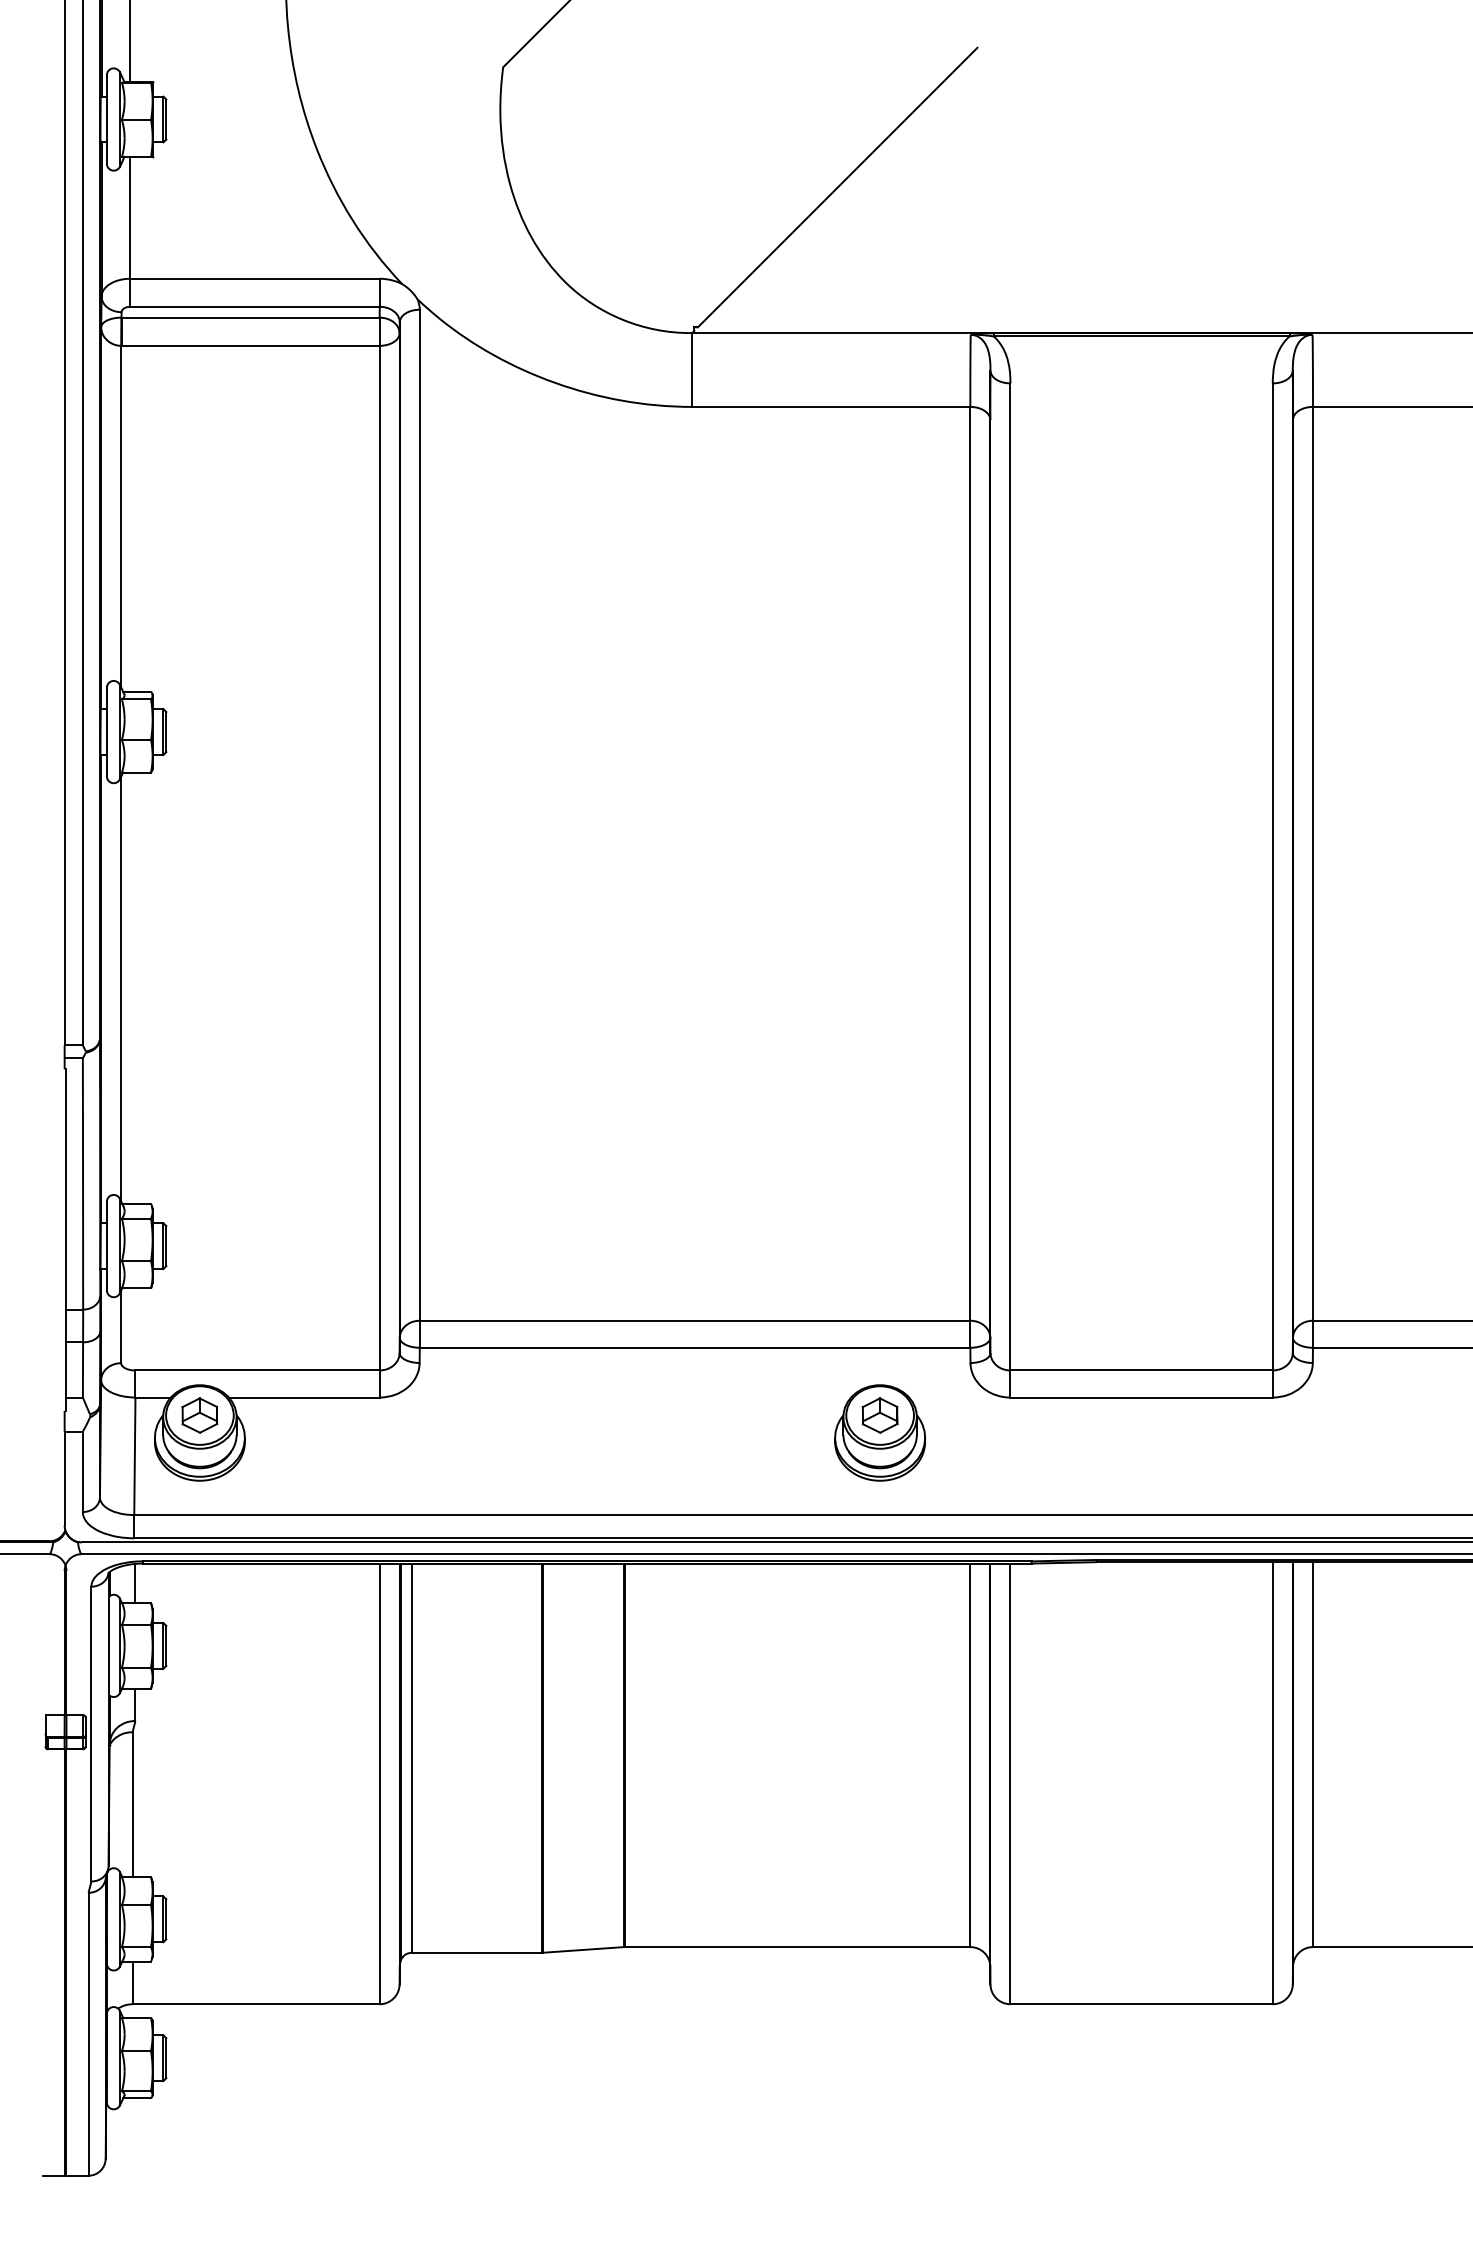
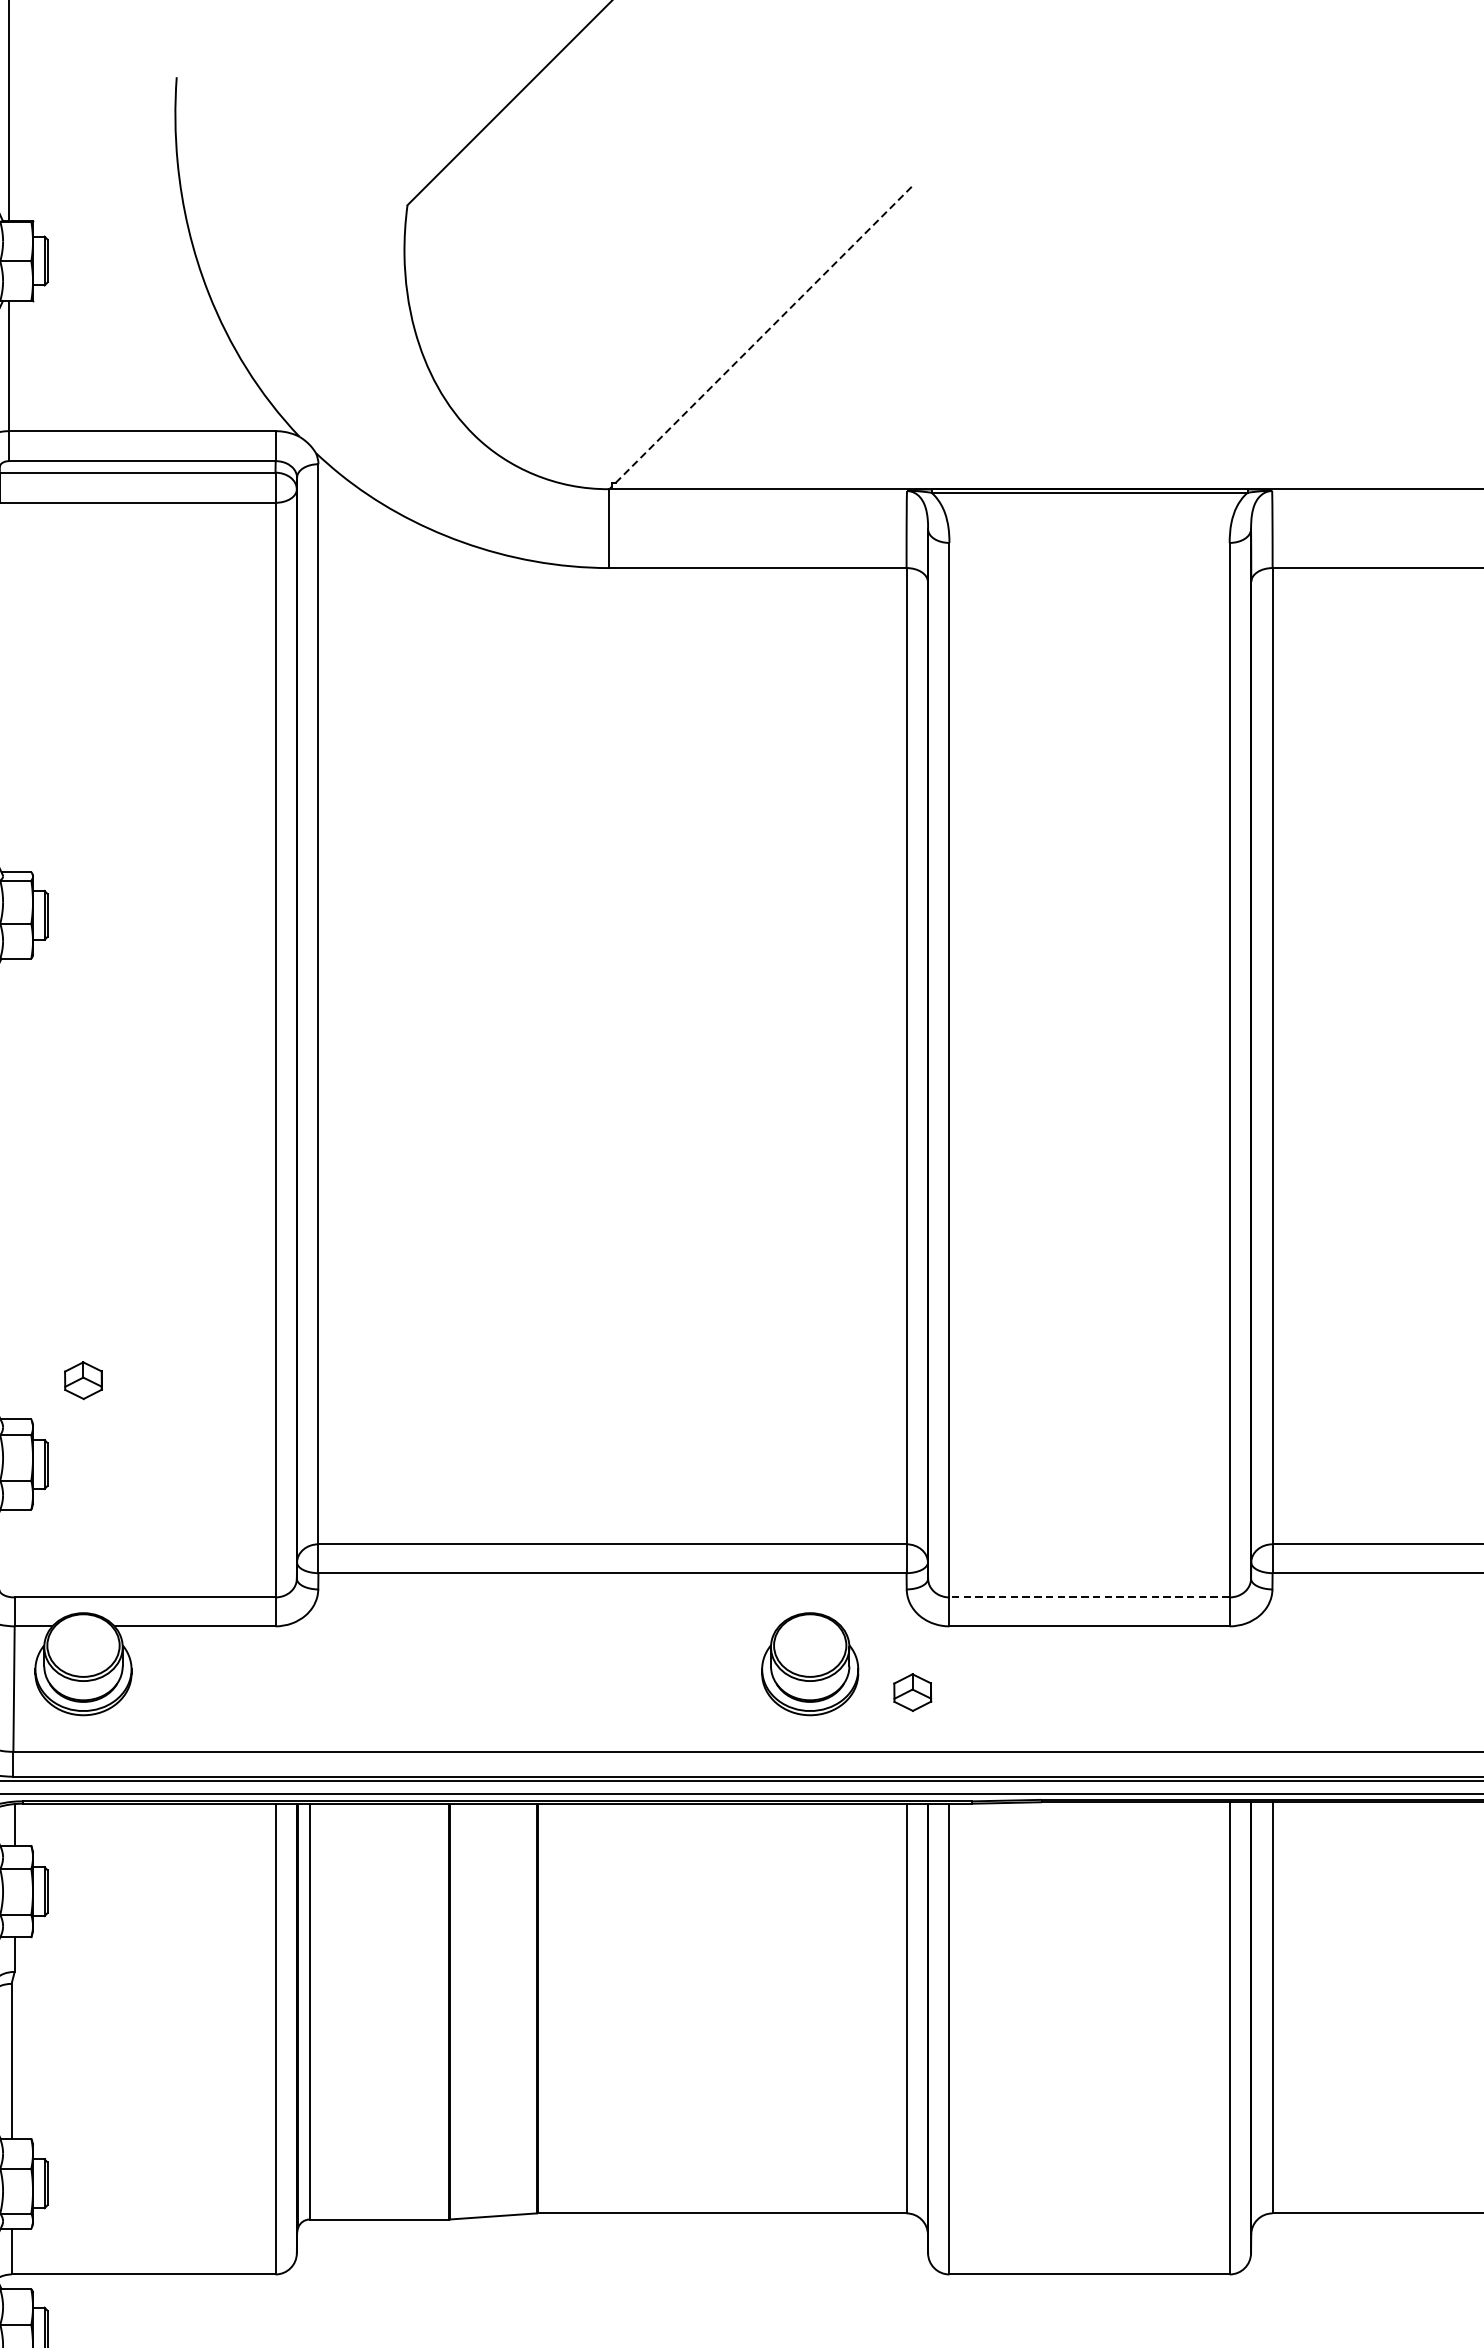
line: (837, 187) -> (764, 333), solid -> dashed
line: (1141, 1370) -> (1089, 1597), solid -> dashed
part: (199, 1415) -> (83, 1380), moved
part: (879, 1415) -> (912, 1692), moved

